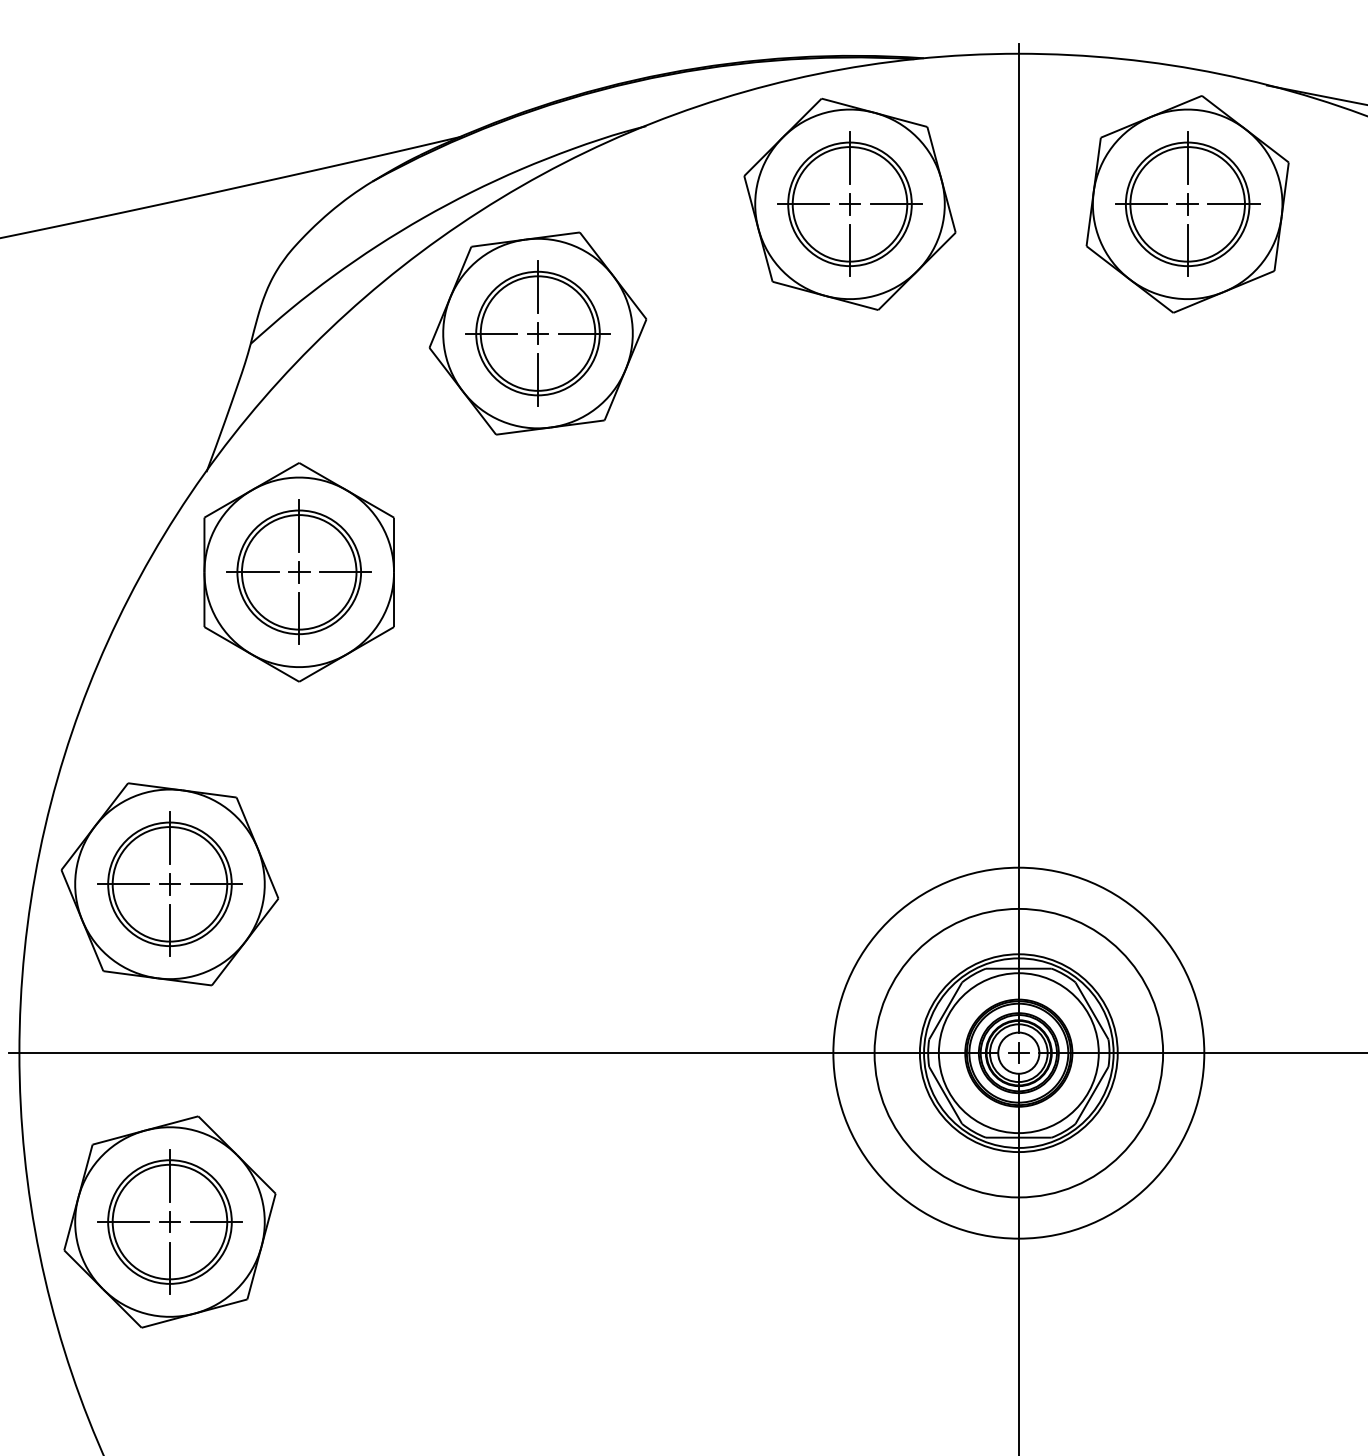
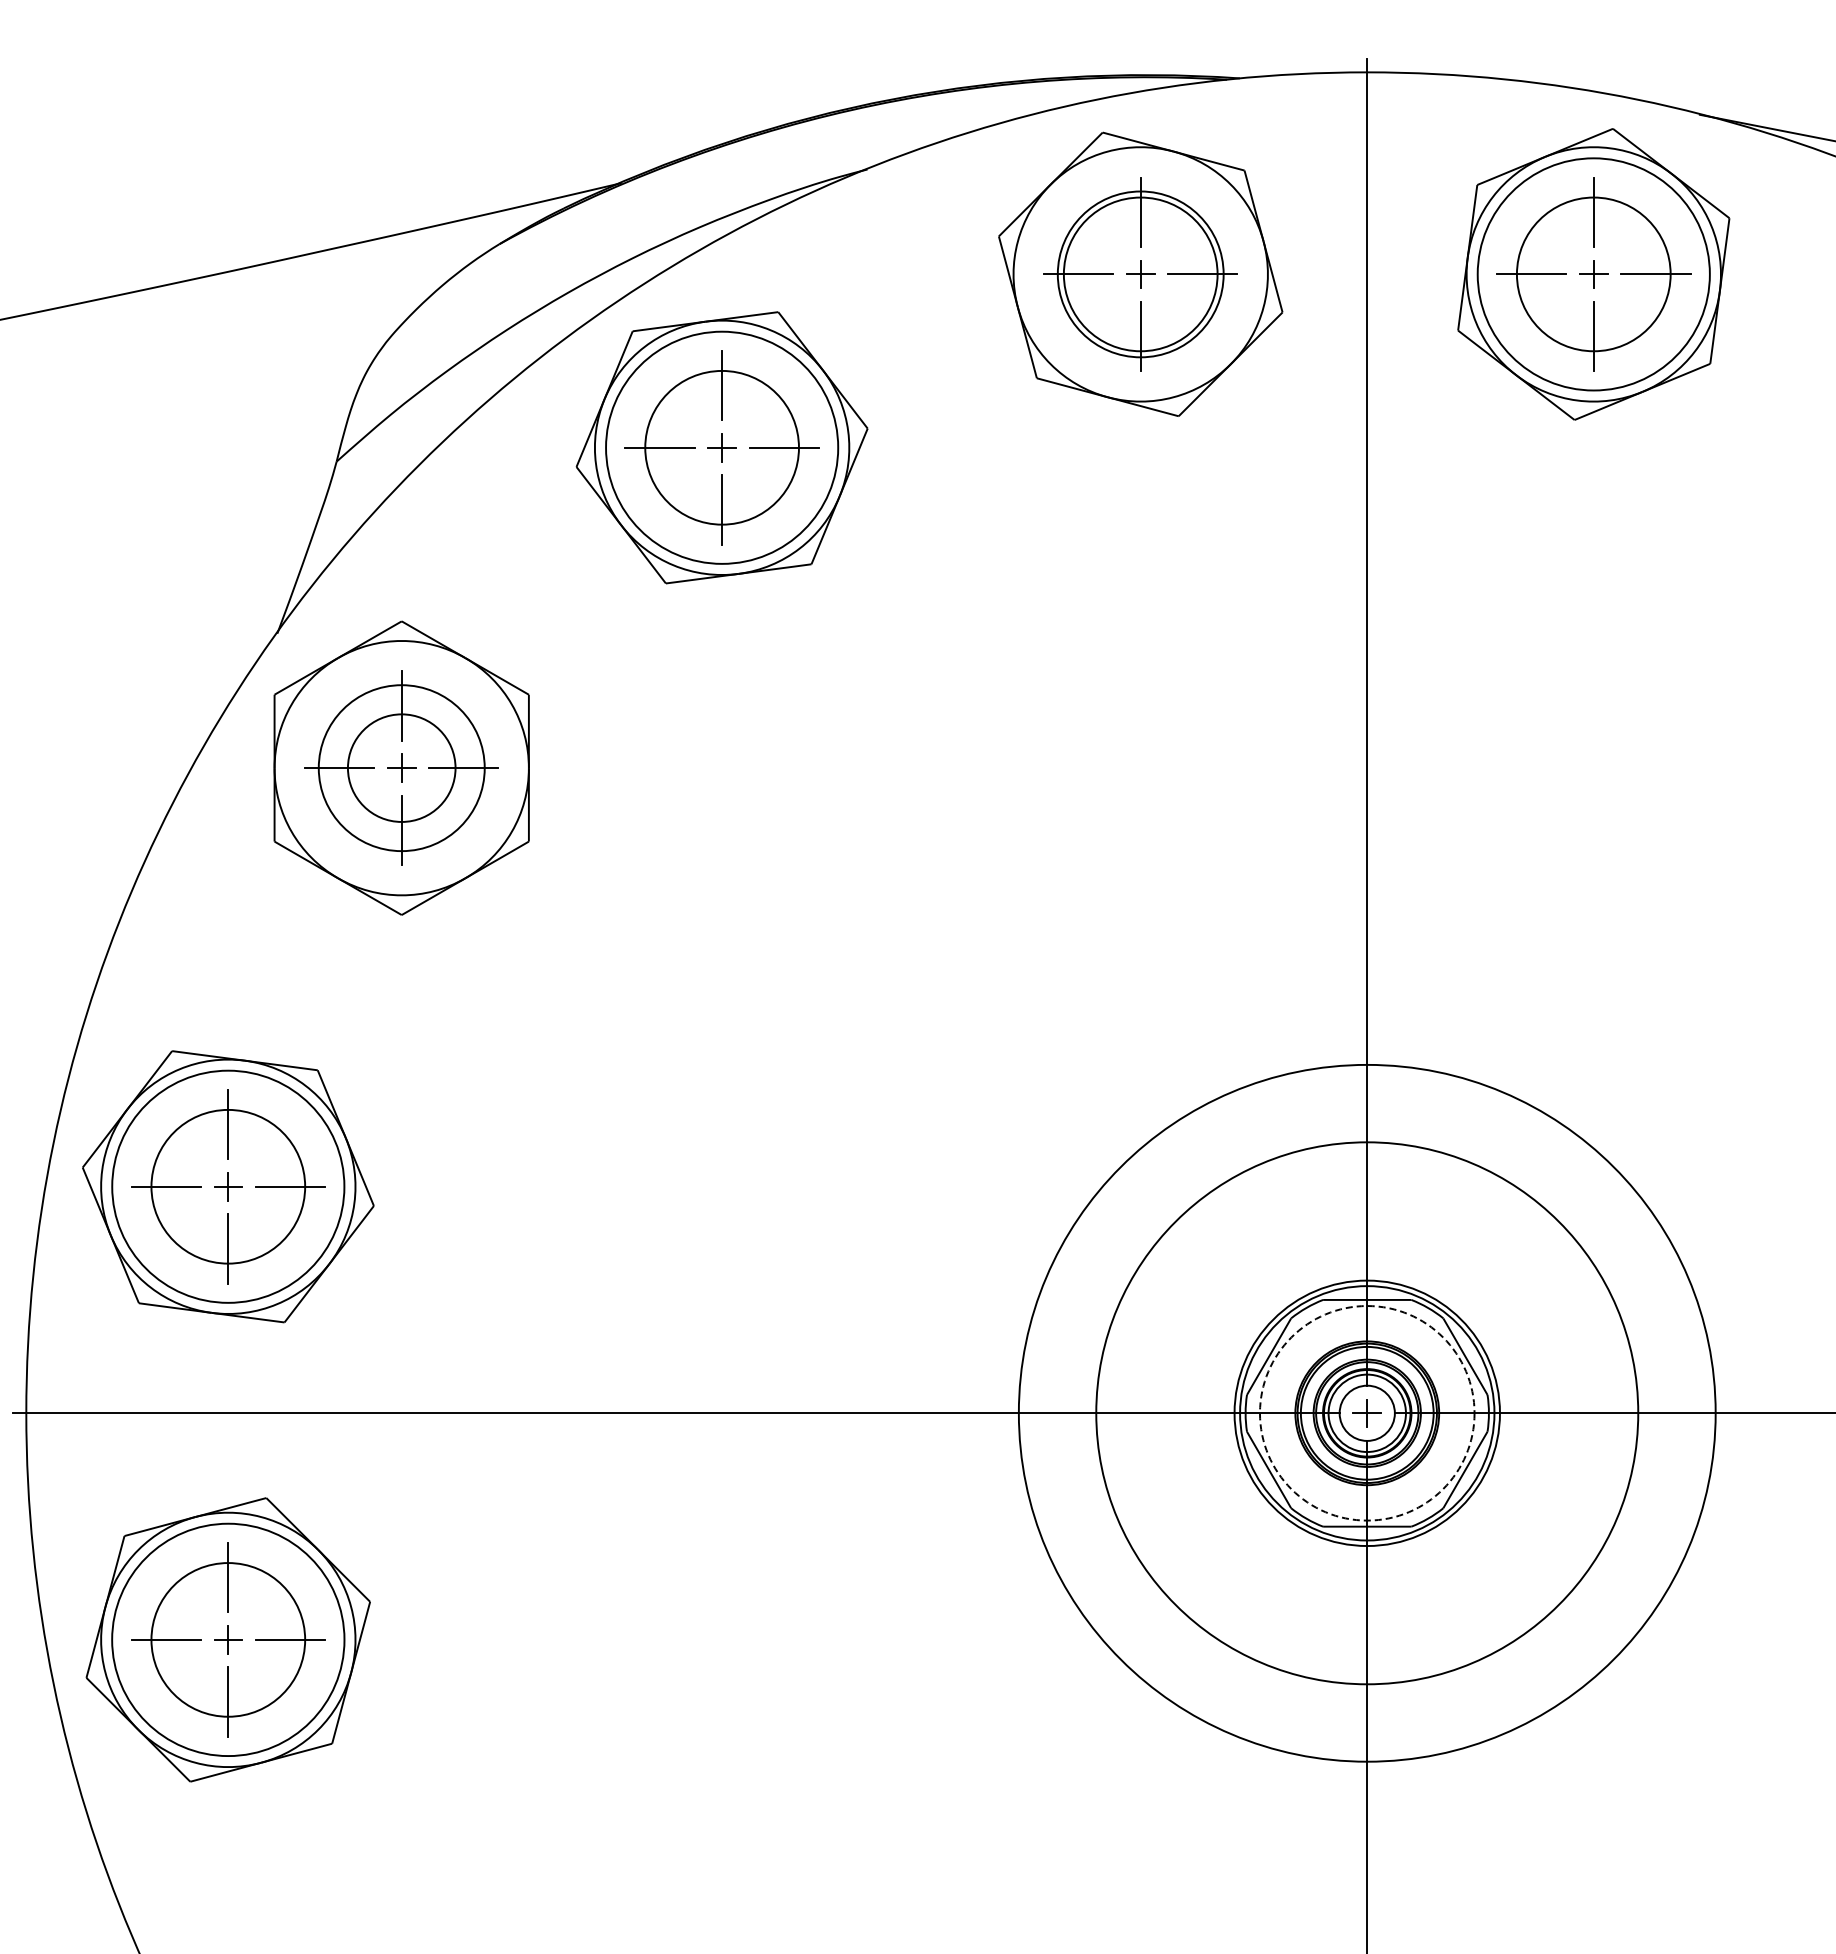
circle: (1187, 204) -> (1593, 274), size x1.4
circle: (538, 333) -> (722, 447), size x1.4
circle: (299, 572) -> (401, 768), size x0.7
circle: (170, 884) -> (228, 1186), size x1.4
circle: (1018, 1052) -> (1366, 1412), size x1.4
circle: (1018, 1053) -> (1366, 1413), solid -> dashed
circle: (1019, 1053) -> (1367, 1413), size x1.4
circle: (170, 1221) -> (228, 1639), size x1.4

